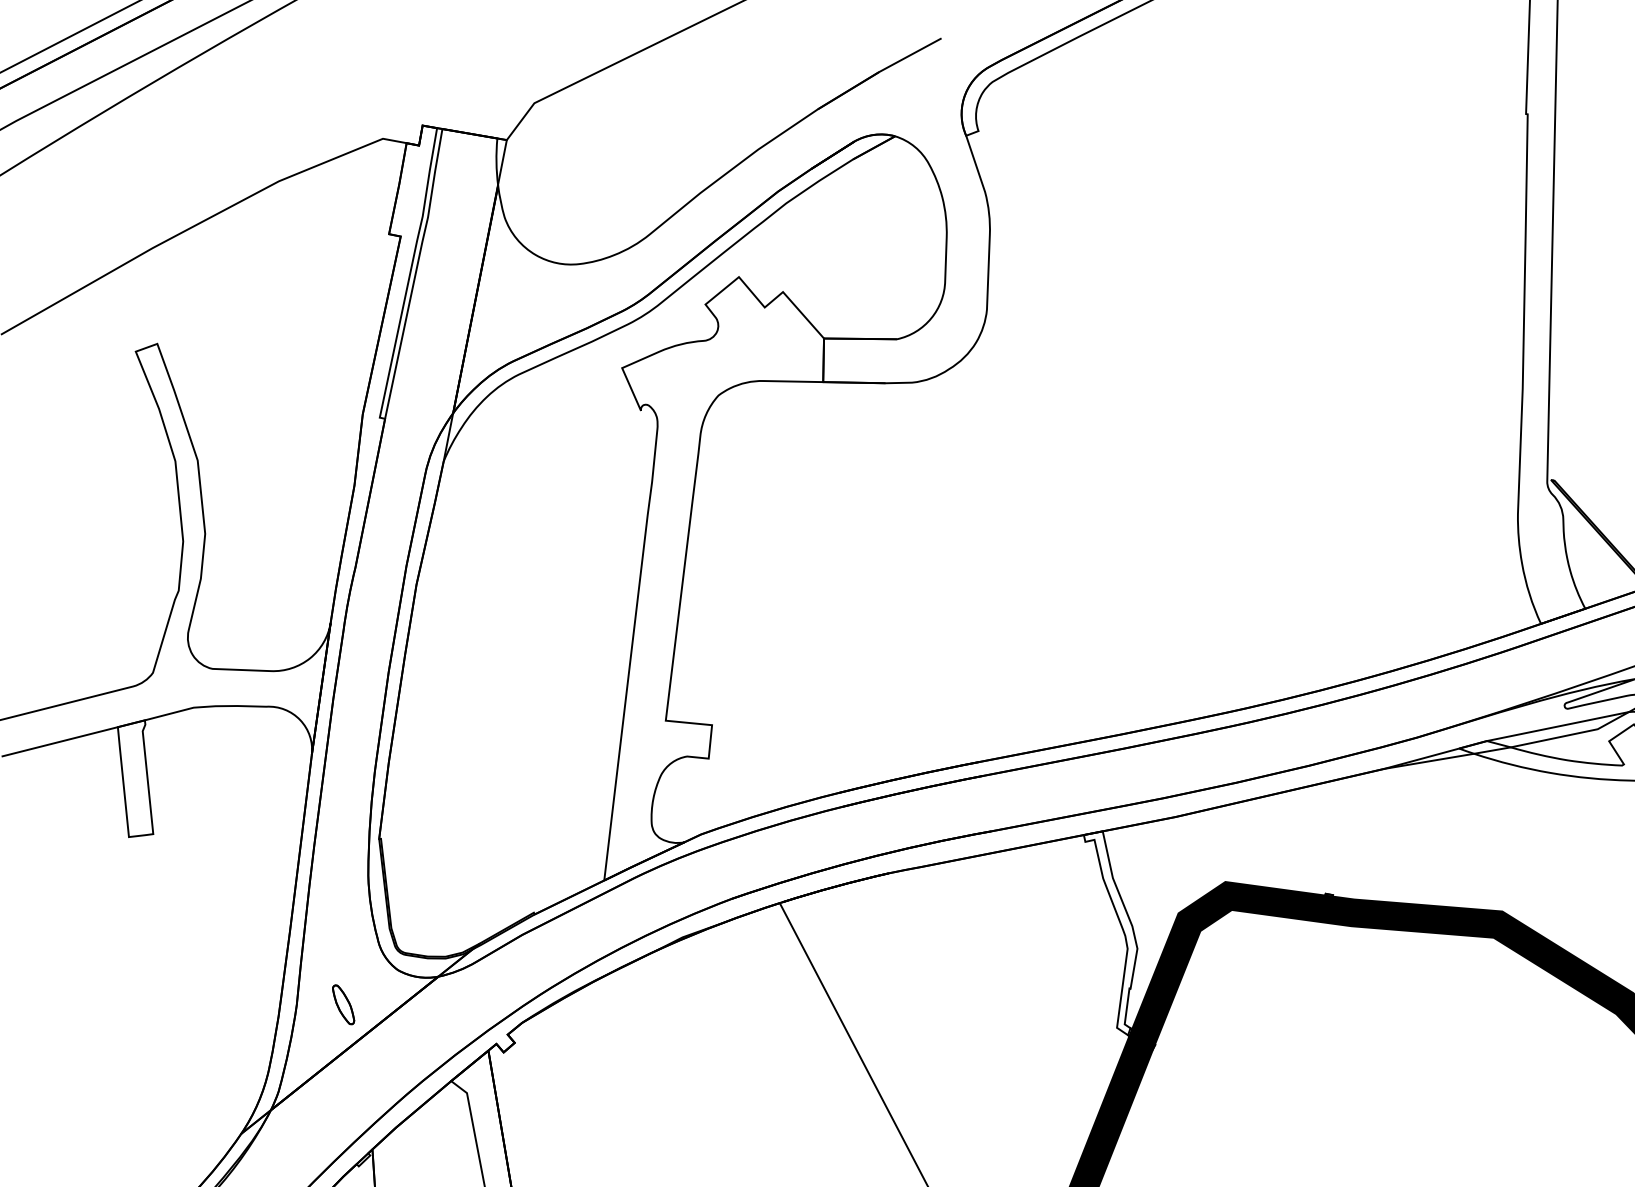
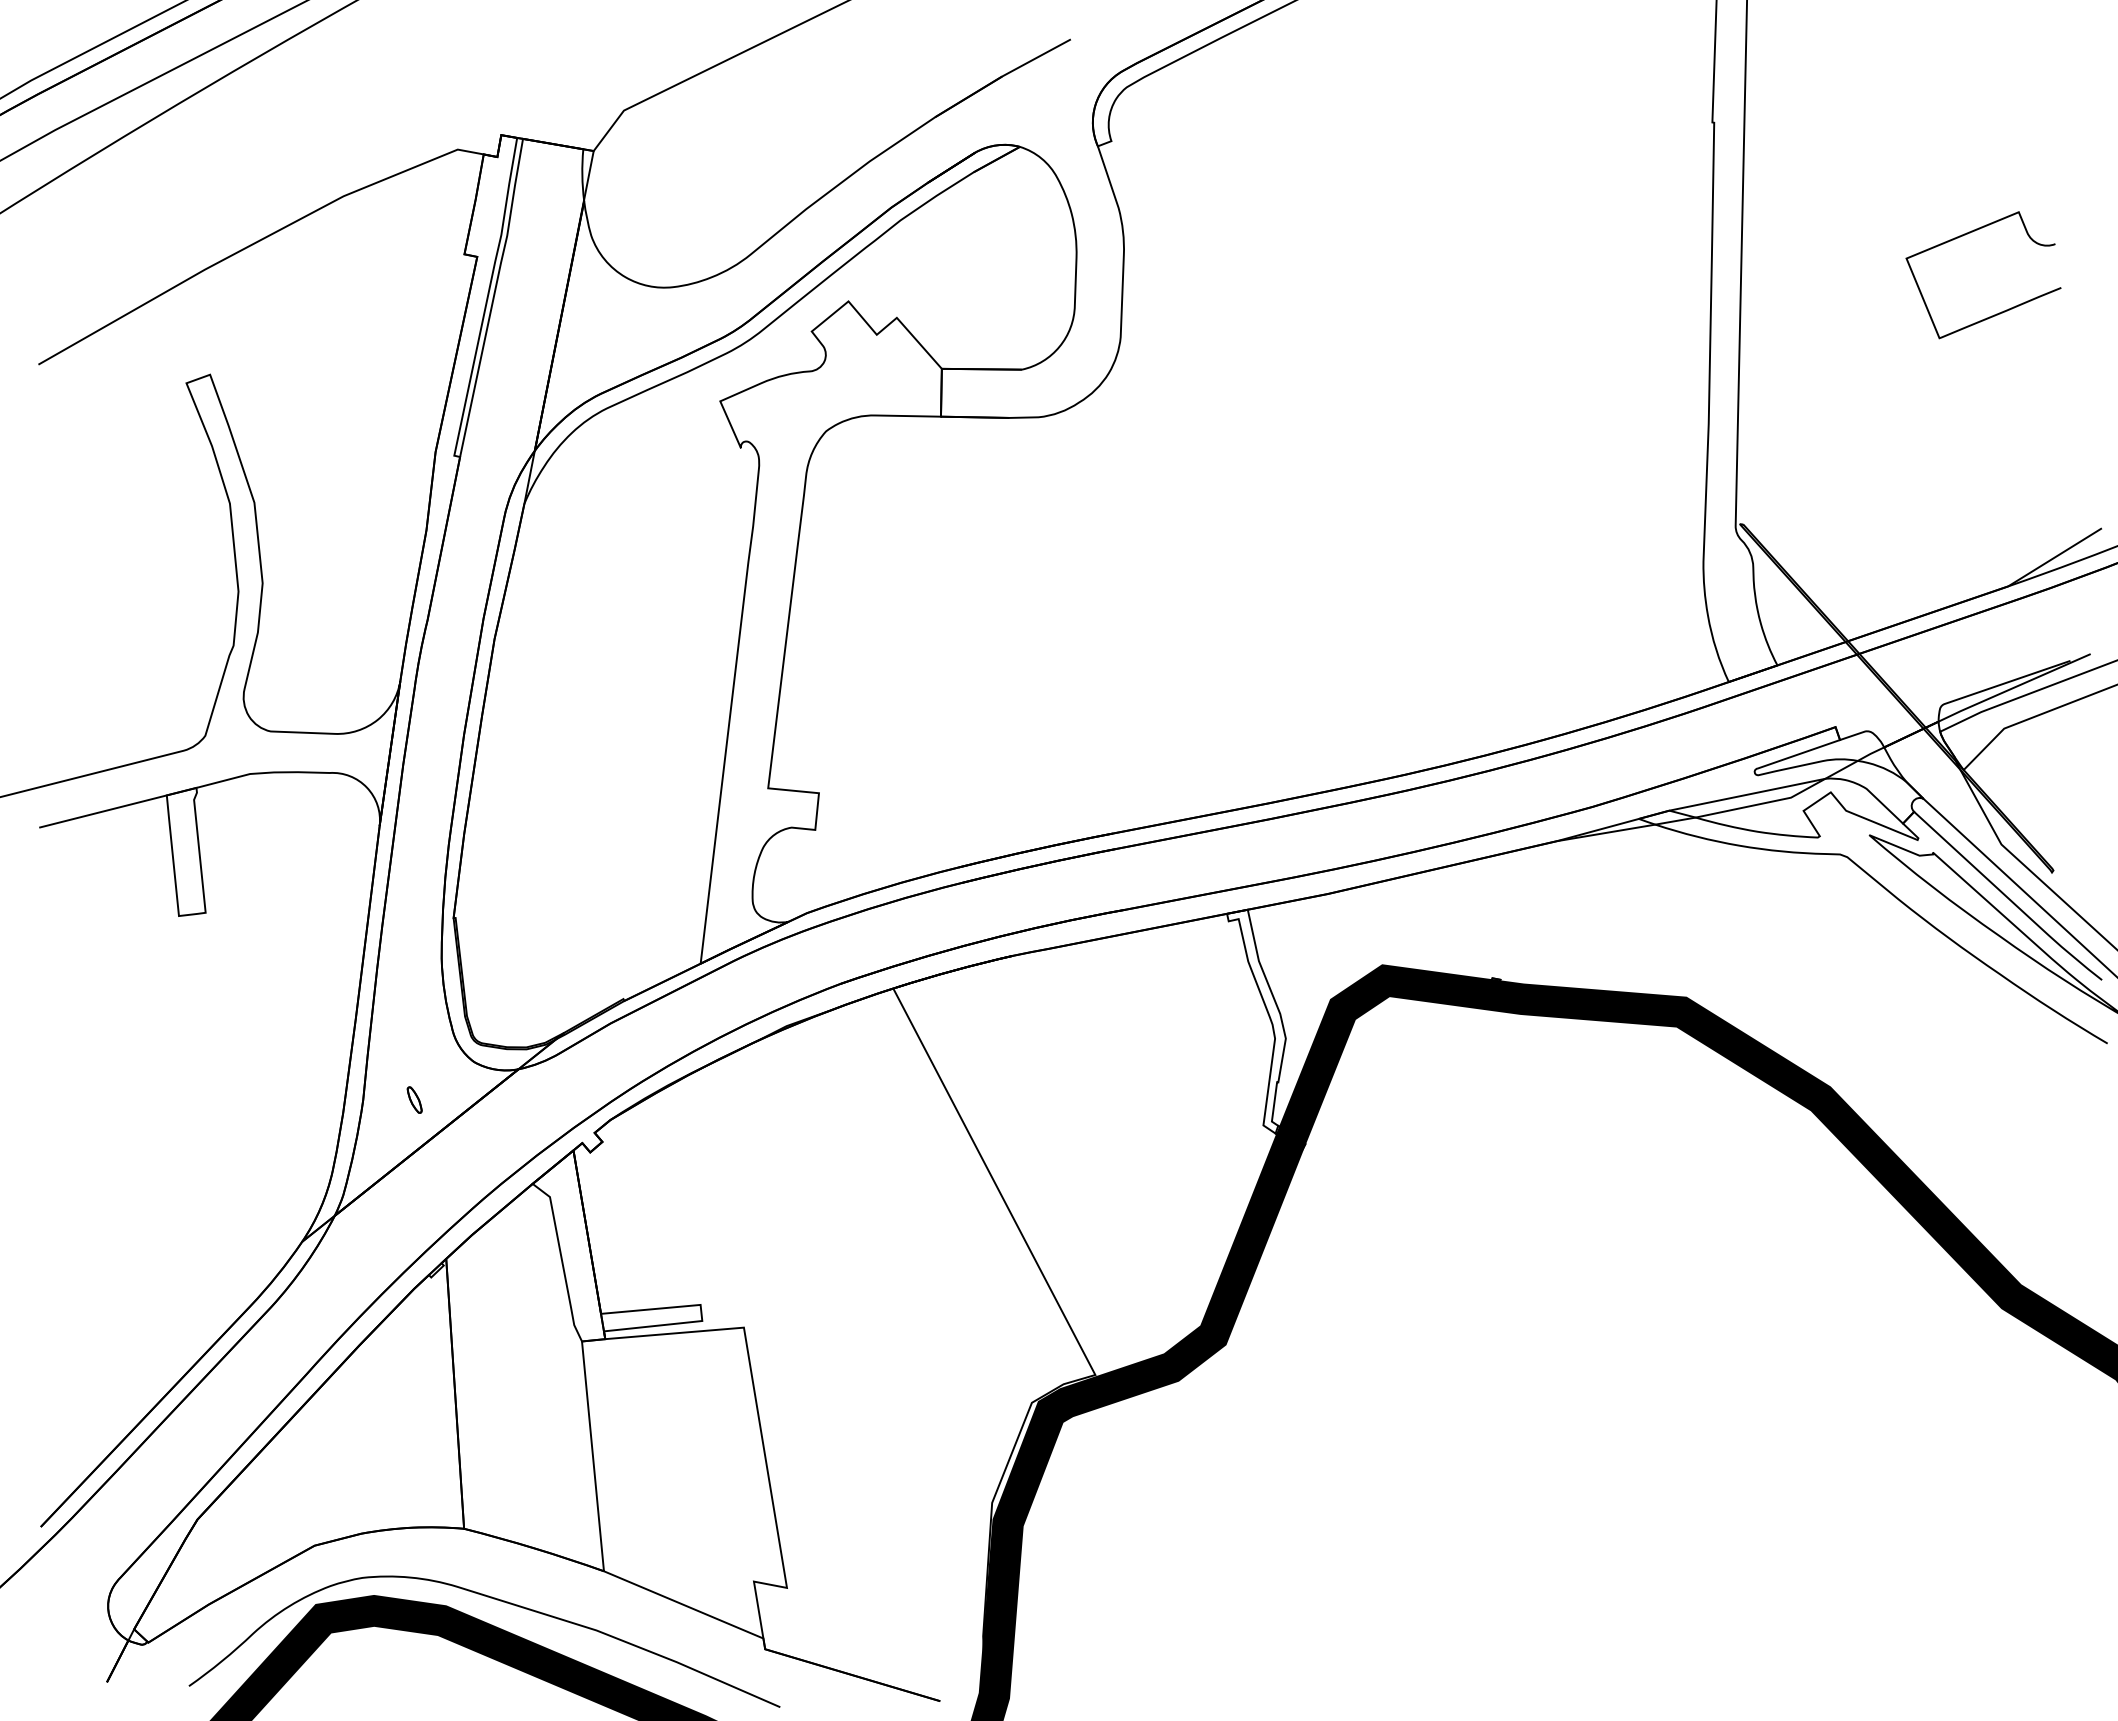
part: (343, 1004) -> (414, 1099), size x0.6

